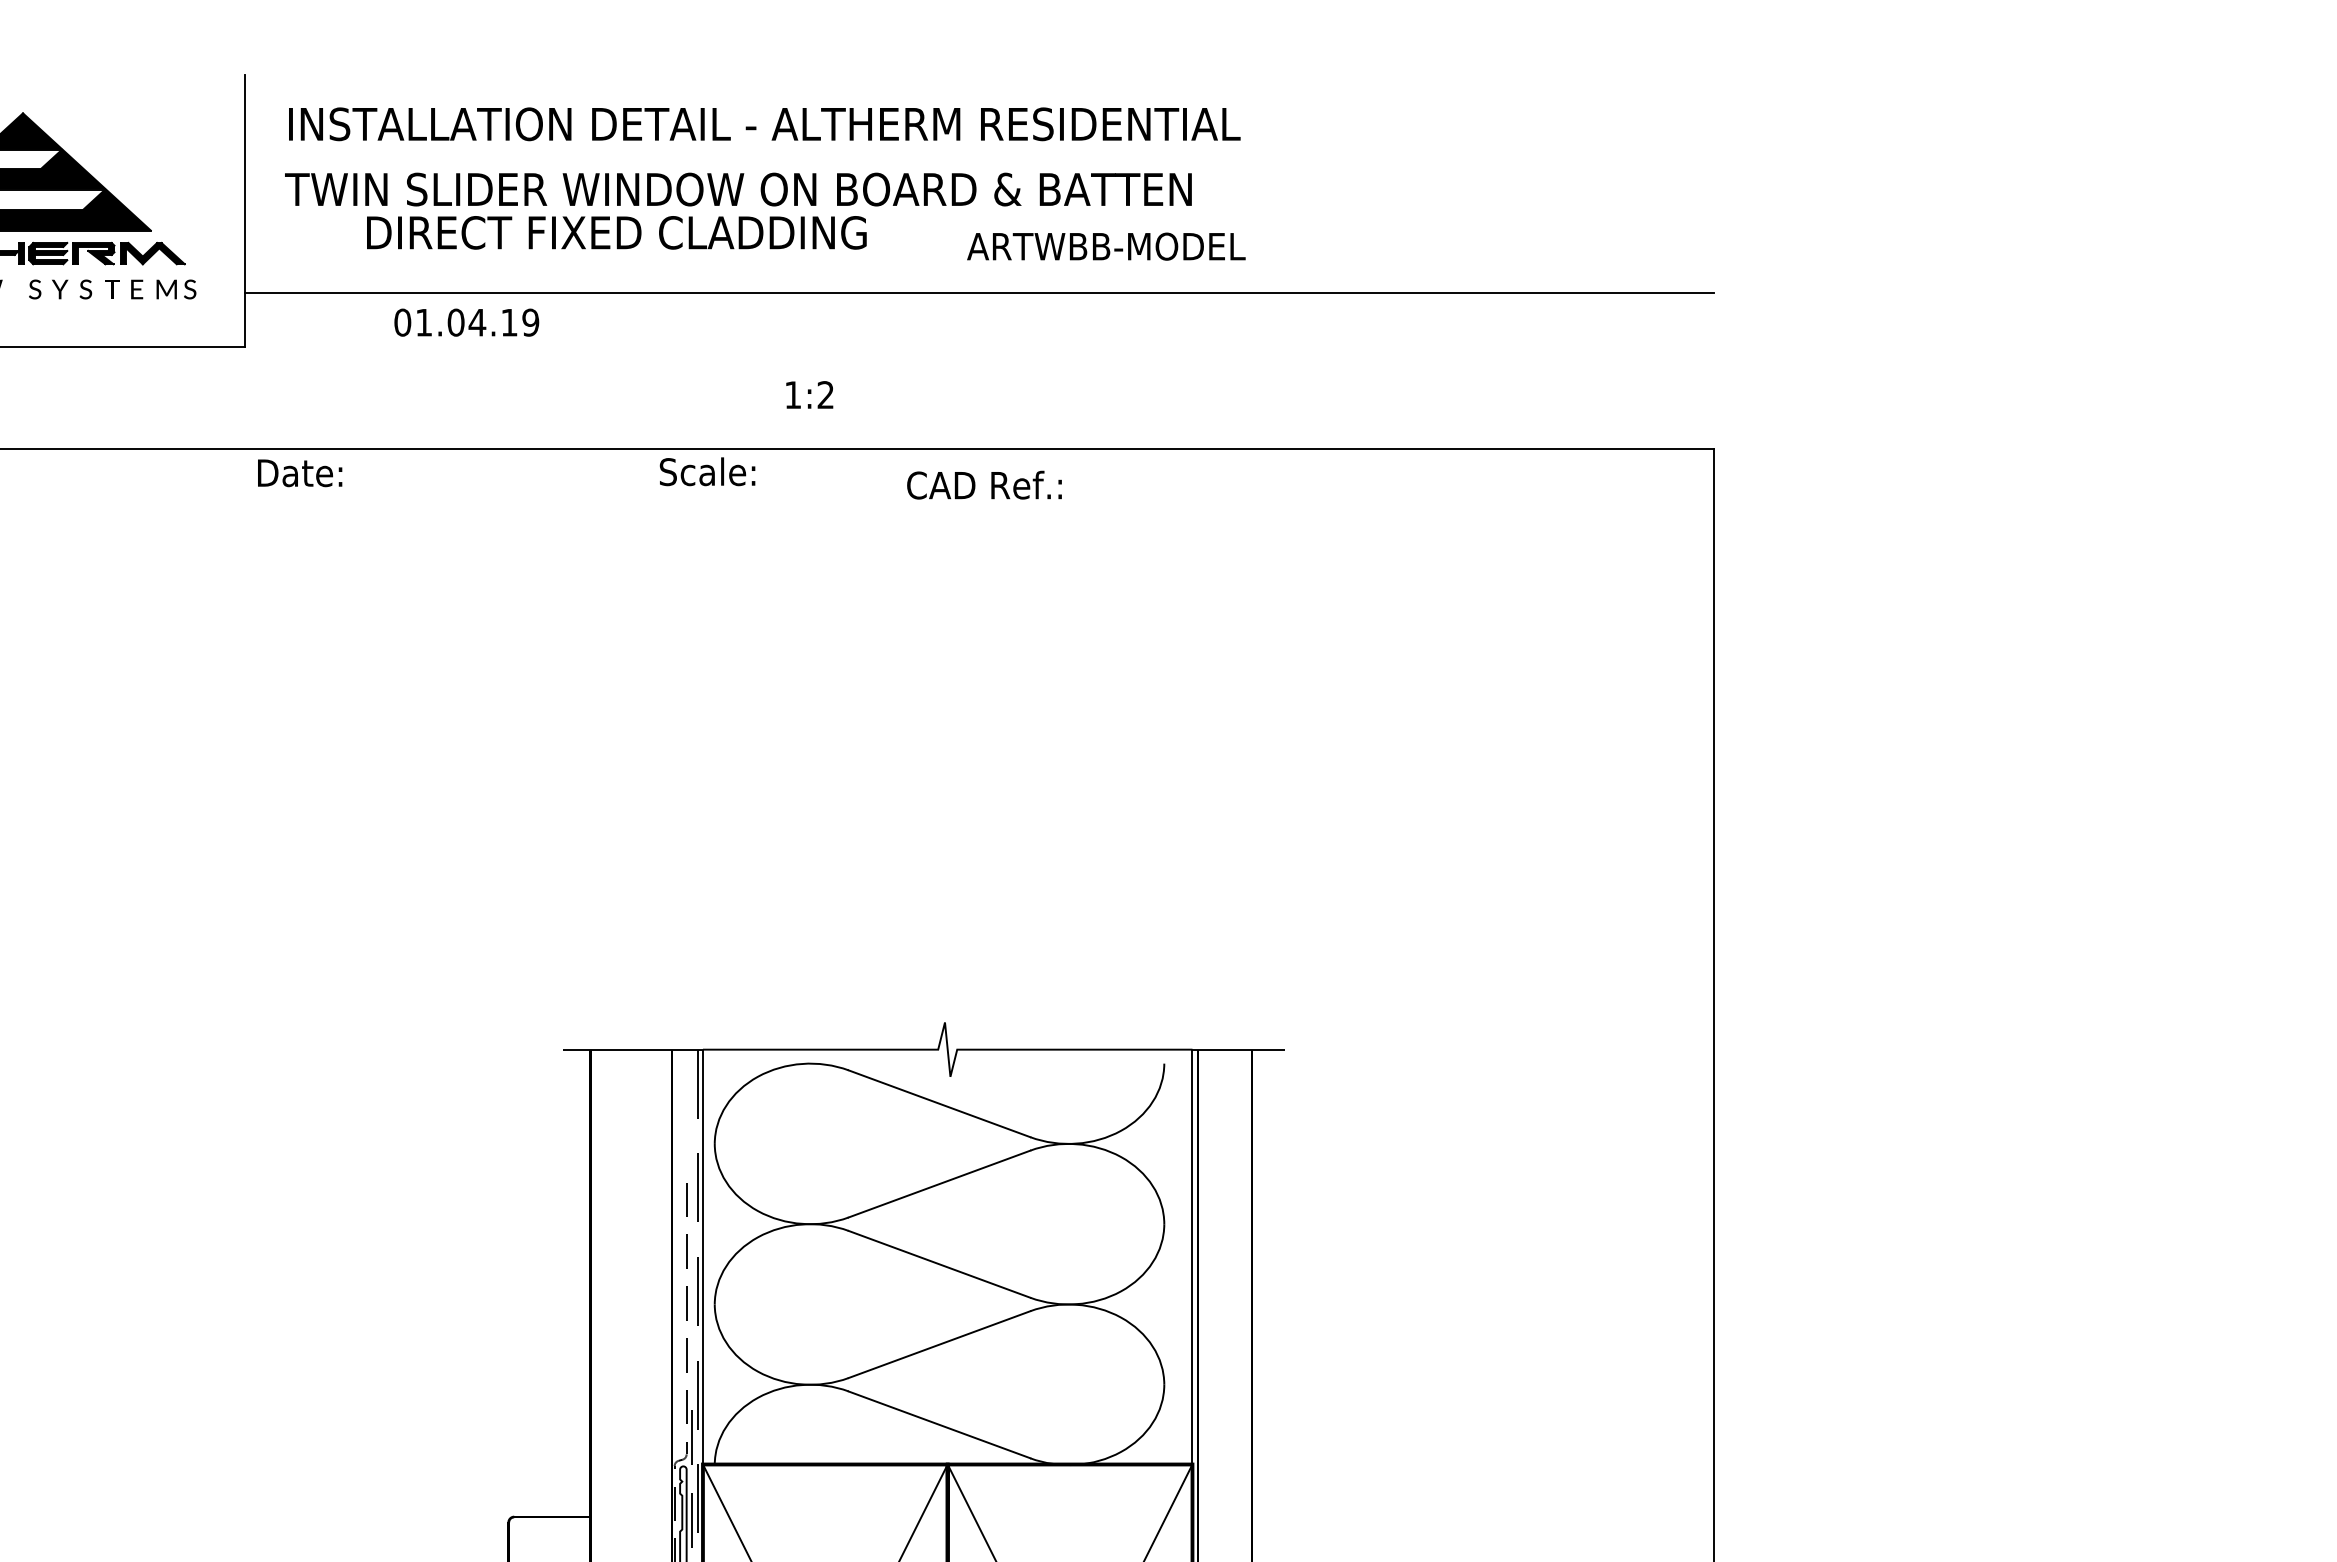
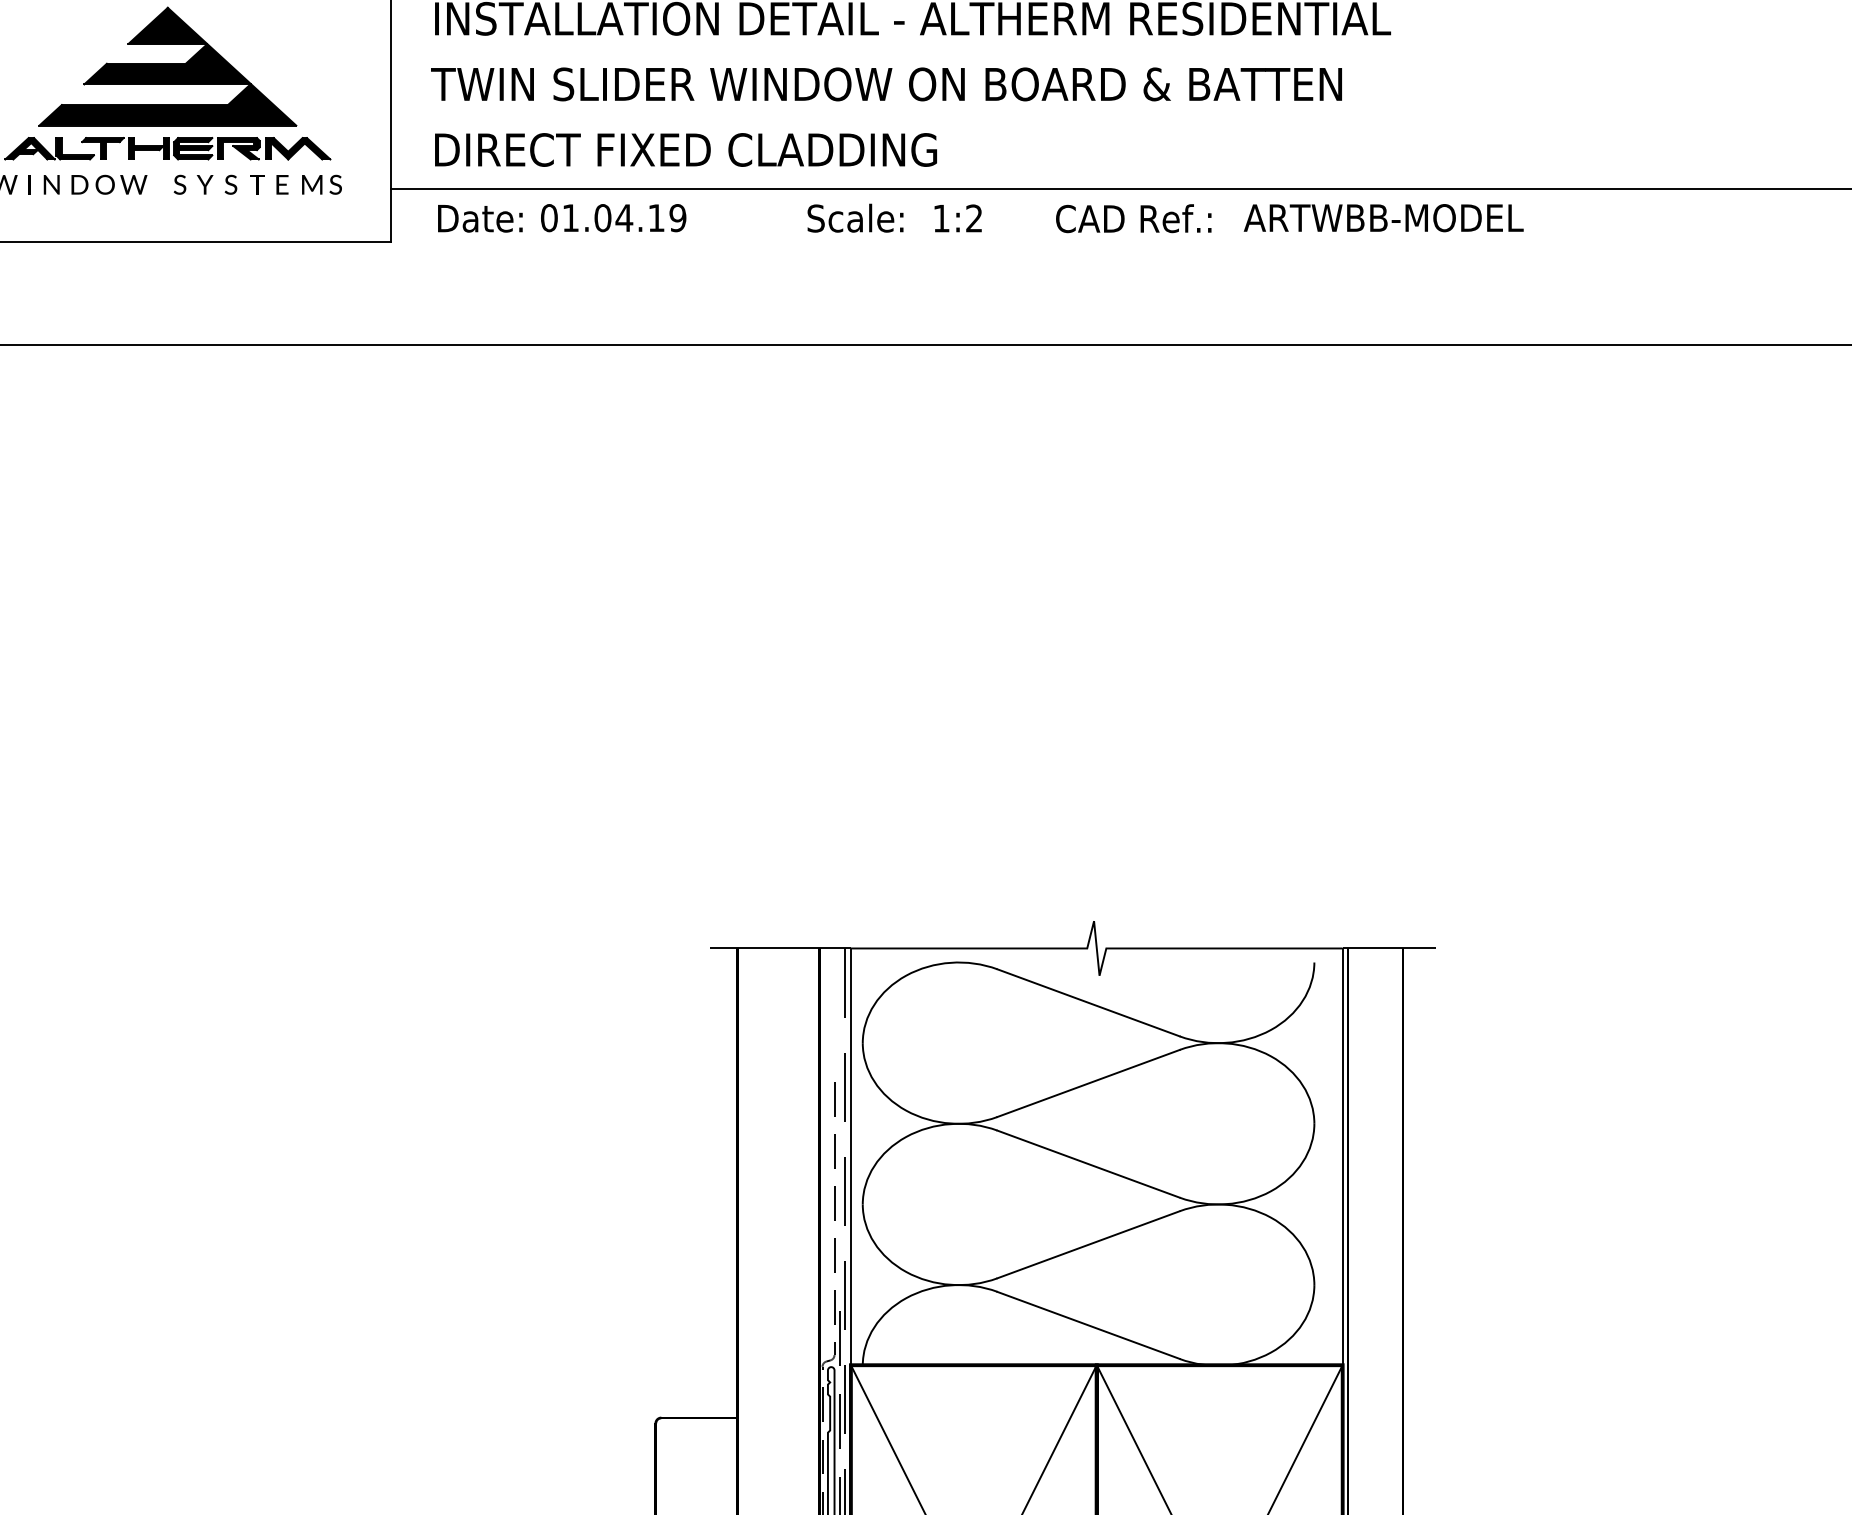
text: (616, 232) -> (685, 149), moved
text: (1106, 246) -> (1383, 217), moved
text: (809, 394) -> (957, 217), moved
text: (707, 471) -> (855, 217), moved
text: (300, 473) -> (480, 218), moved
text: (984, 484) -> (1133, 217), moved

